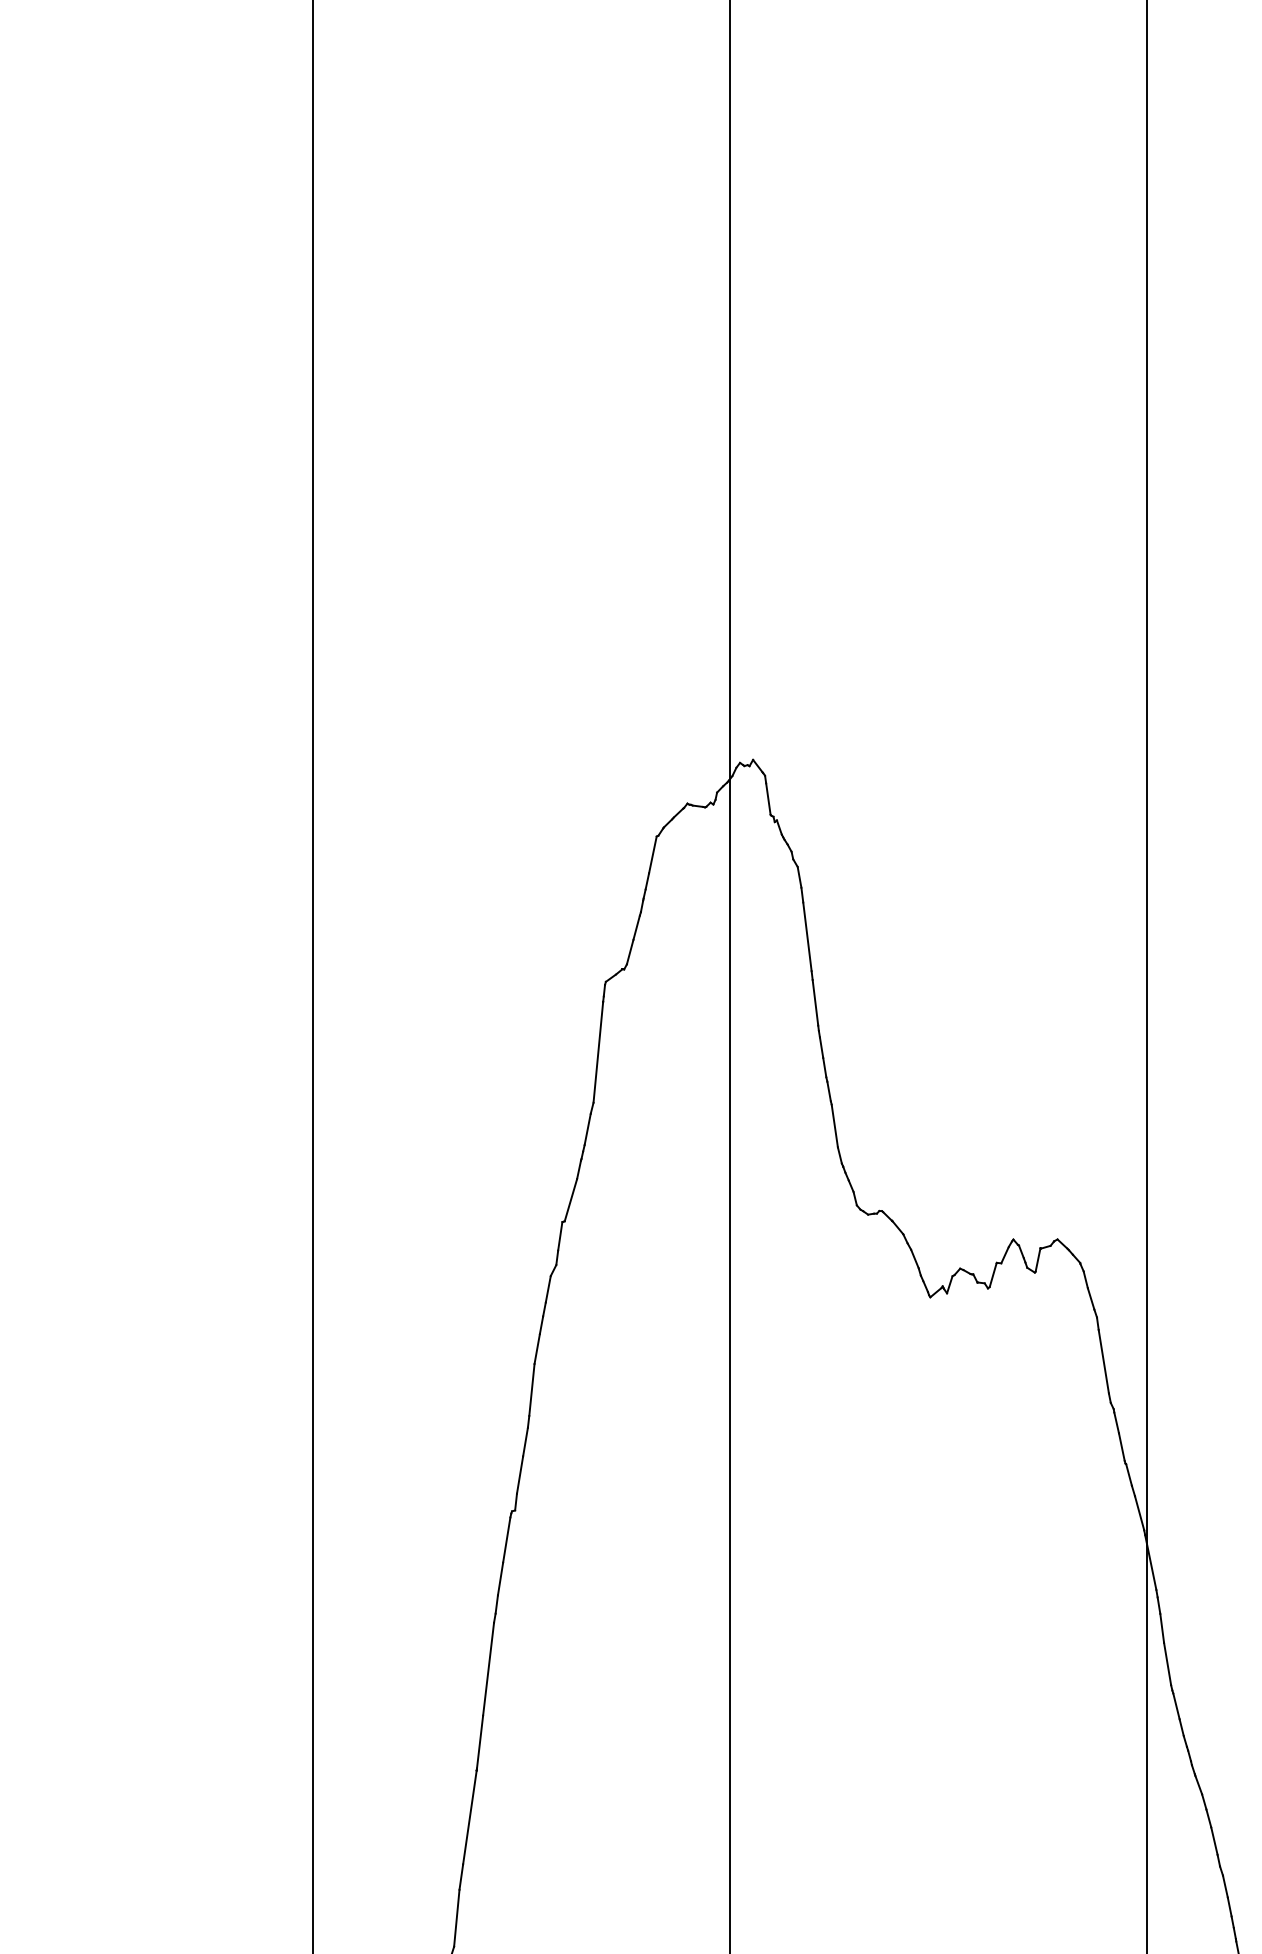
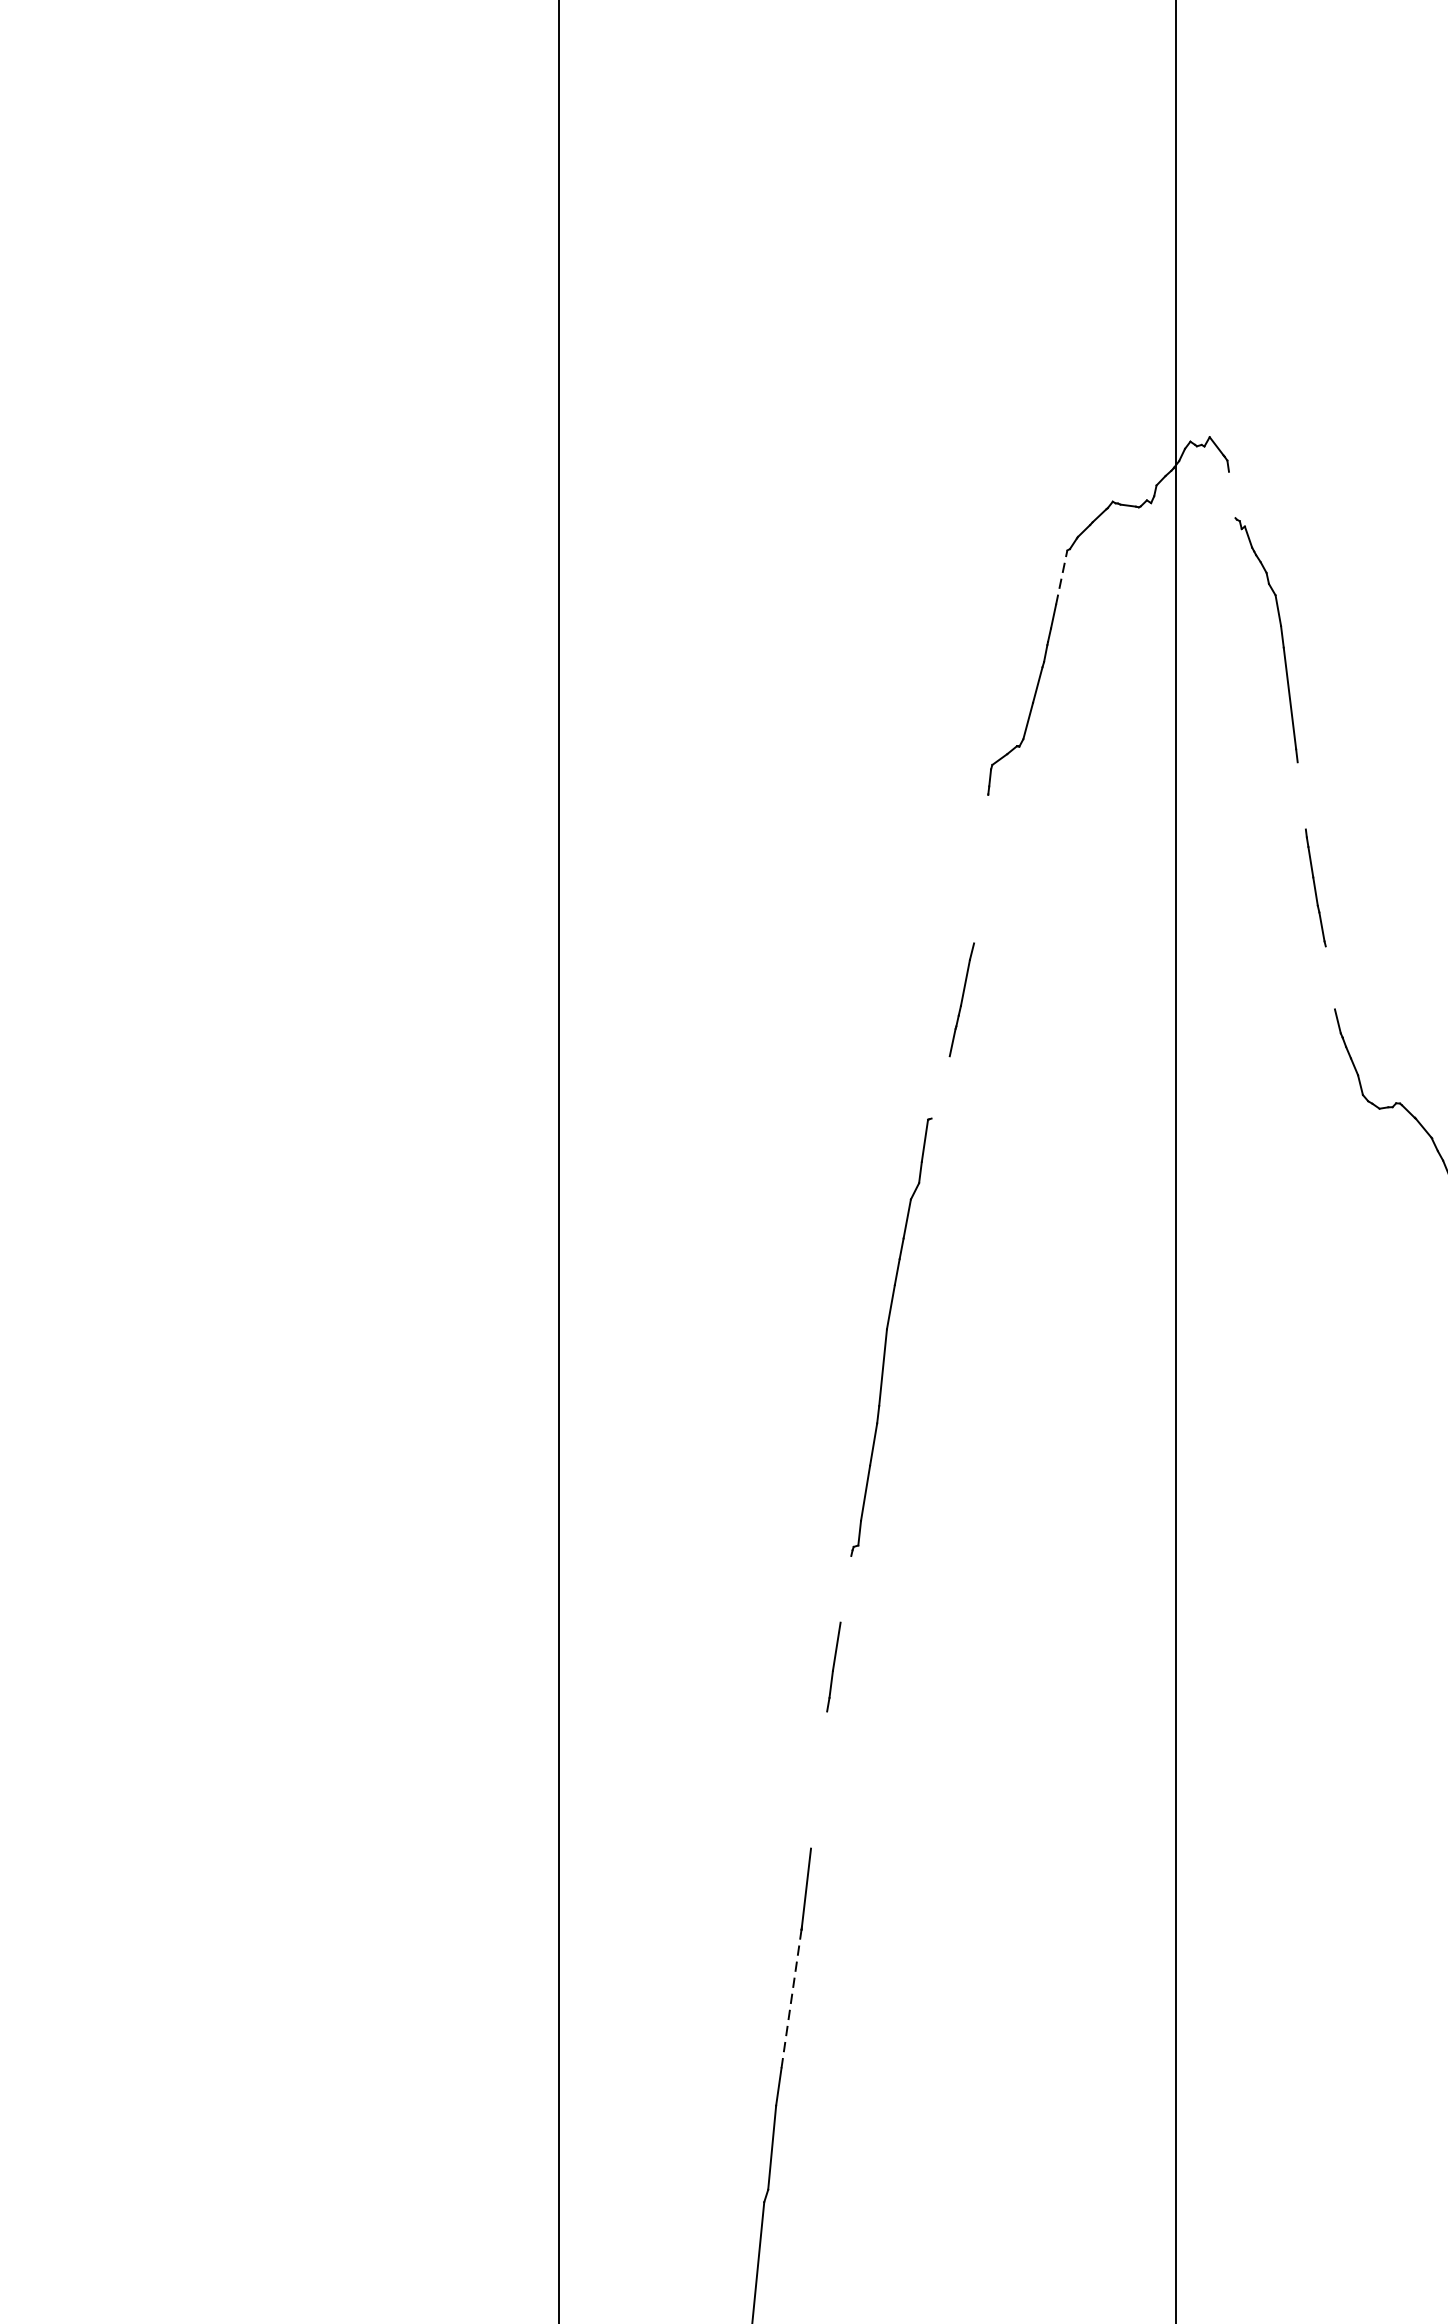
line: (768, 798) -> (1232, 494), removed
line: (652, 854) -> (1061, 576), solid -> dashed
line: (815, 1002) -> (1301, 795), removed
line: (598, 1052) -> (981, 869), removed
line: (834, 1125) -> (1329, 977), removed
line: (570, 1200) -> (940, 1087), removed
line: (506, 1539) -> (845, 1588), removed
line: (488, 1668) -> (818, 1778), removed
line: (469, 1817) -> (790, 1998), solid -> dashed

